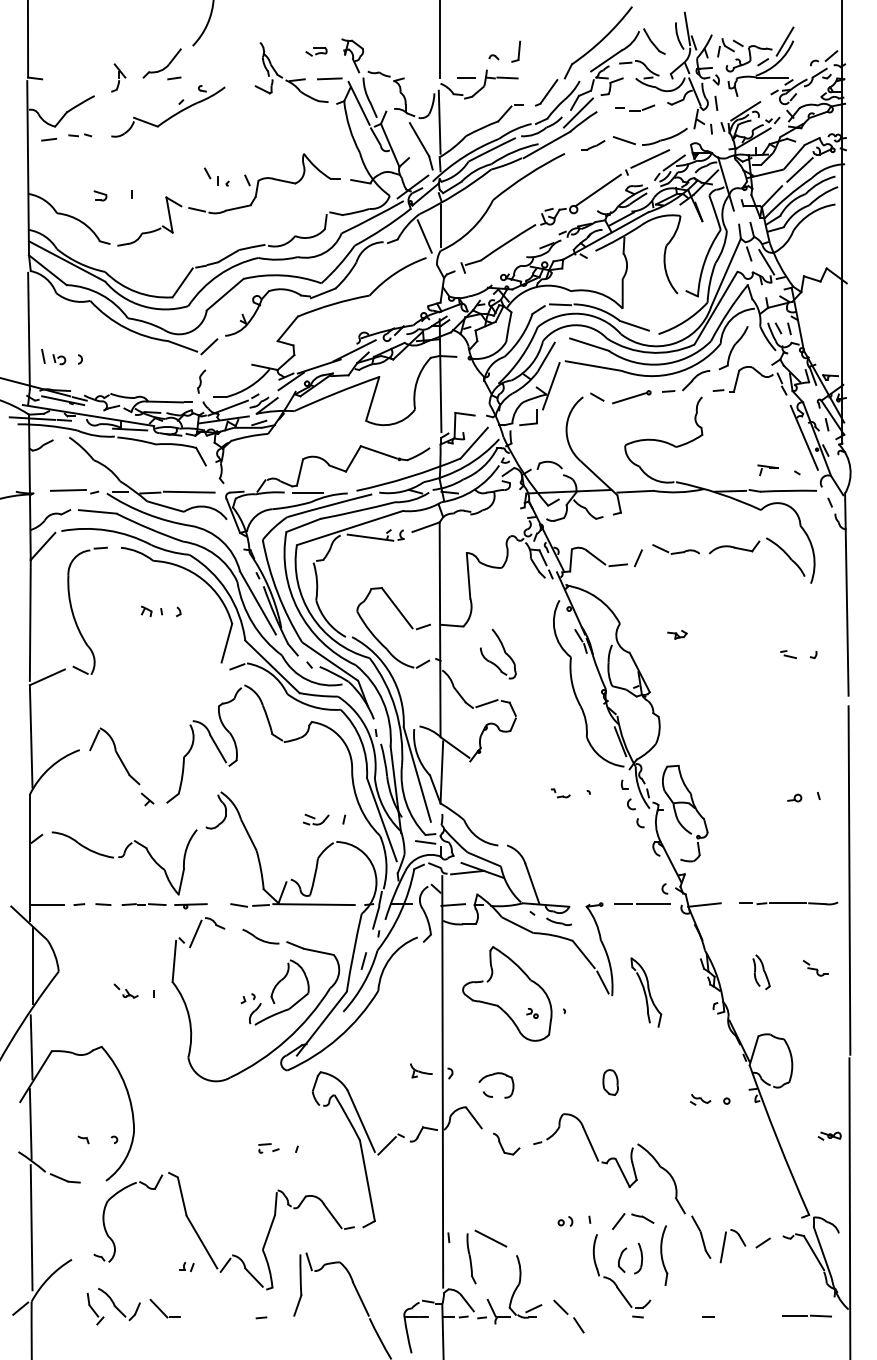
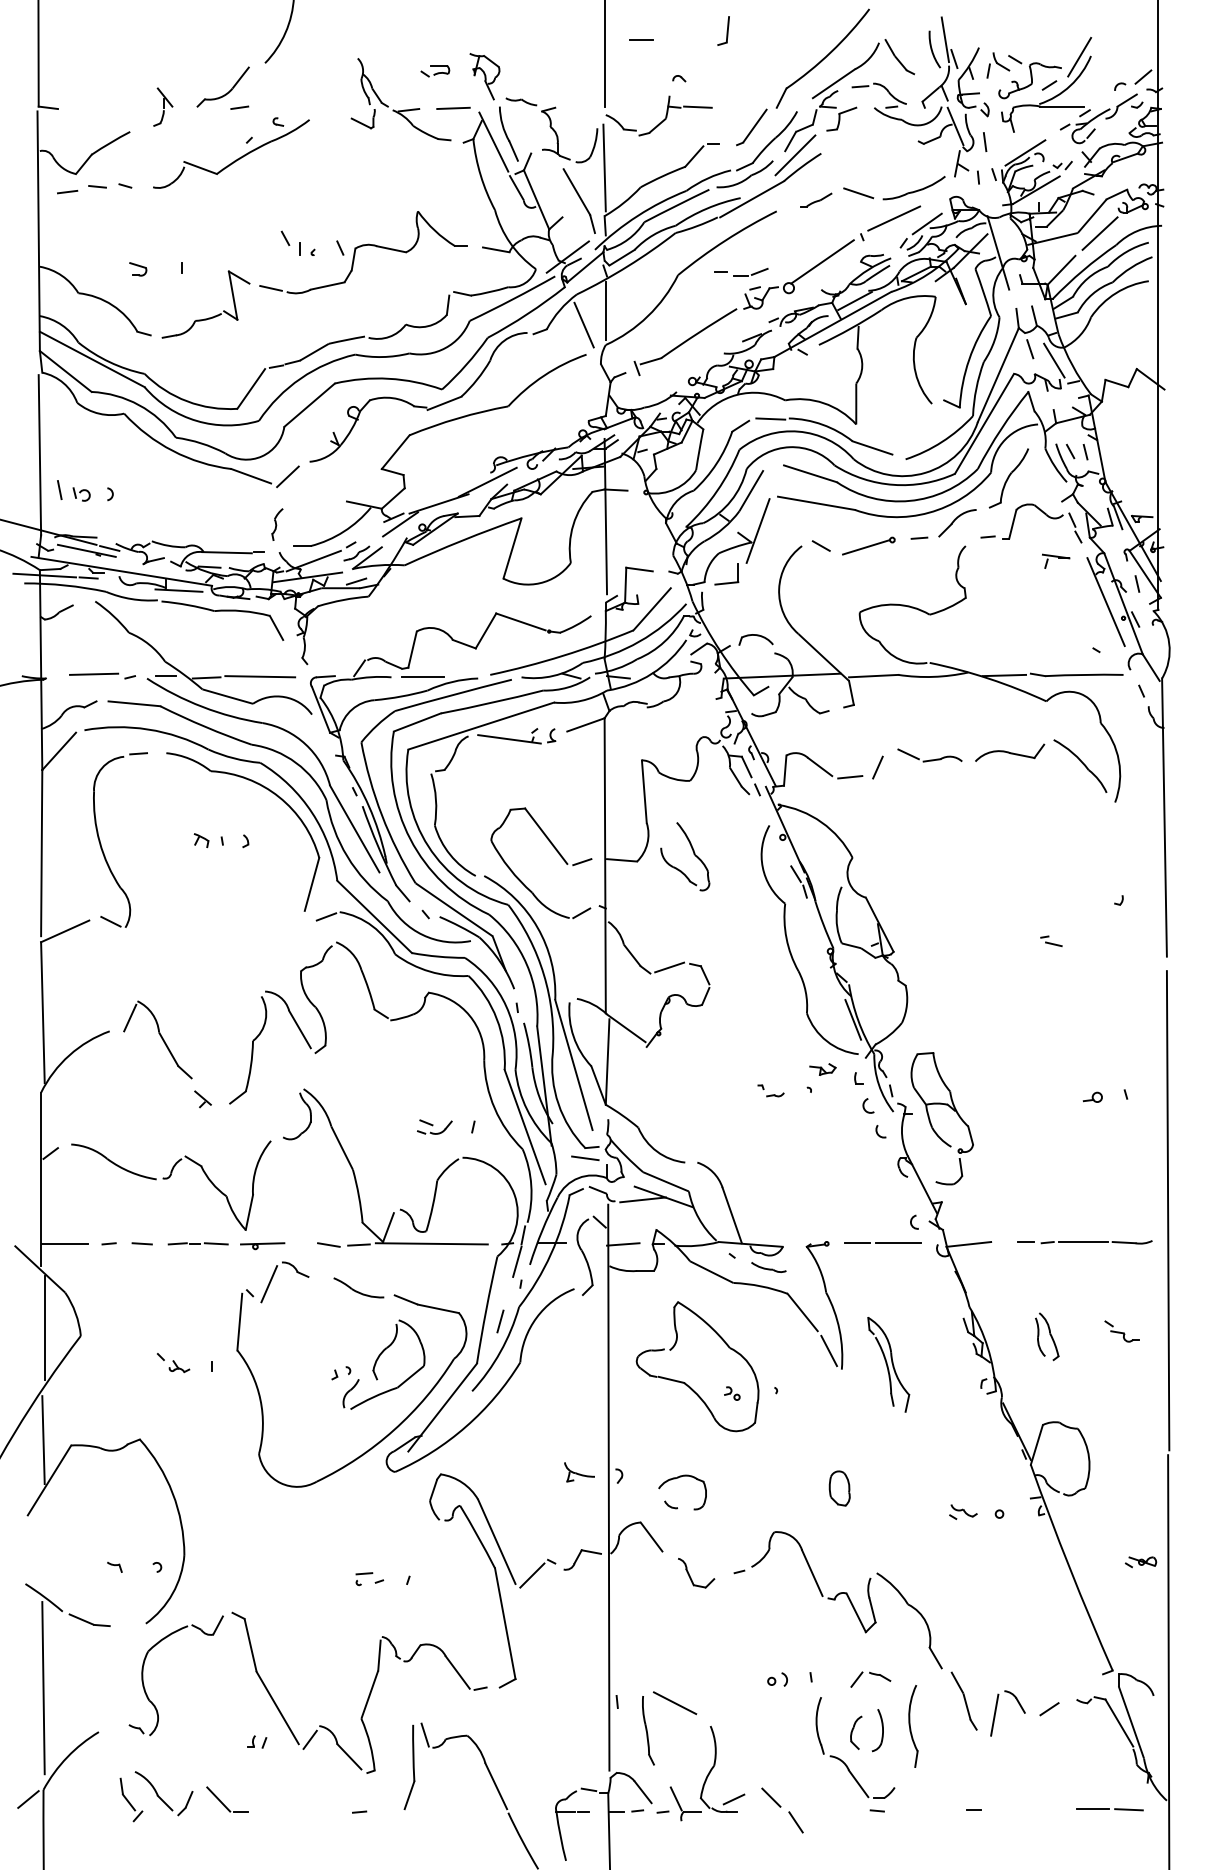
part: (516, 51) -> (724, 30), moved
line: (466, 77) -> (641, 39), moved
part: (635, 107) -> (741, 271), moved
part: (80, 135) -> (110, 186), size x1.4
part: (767, 470) -> (1055, 561), moved
part: (677, 634) -> (823, 1069), moved
part: (504, 652) -> (693, 854), moved
part: (788, 654) -> (1051, 941), moved
line: (30, 1123) -> (41, 1544), removed
part: (633, 1221) -> (871, 1679), size x0.7

